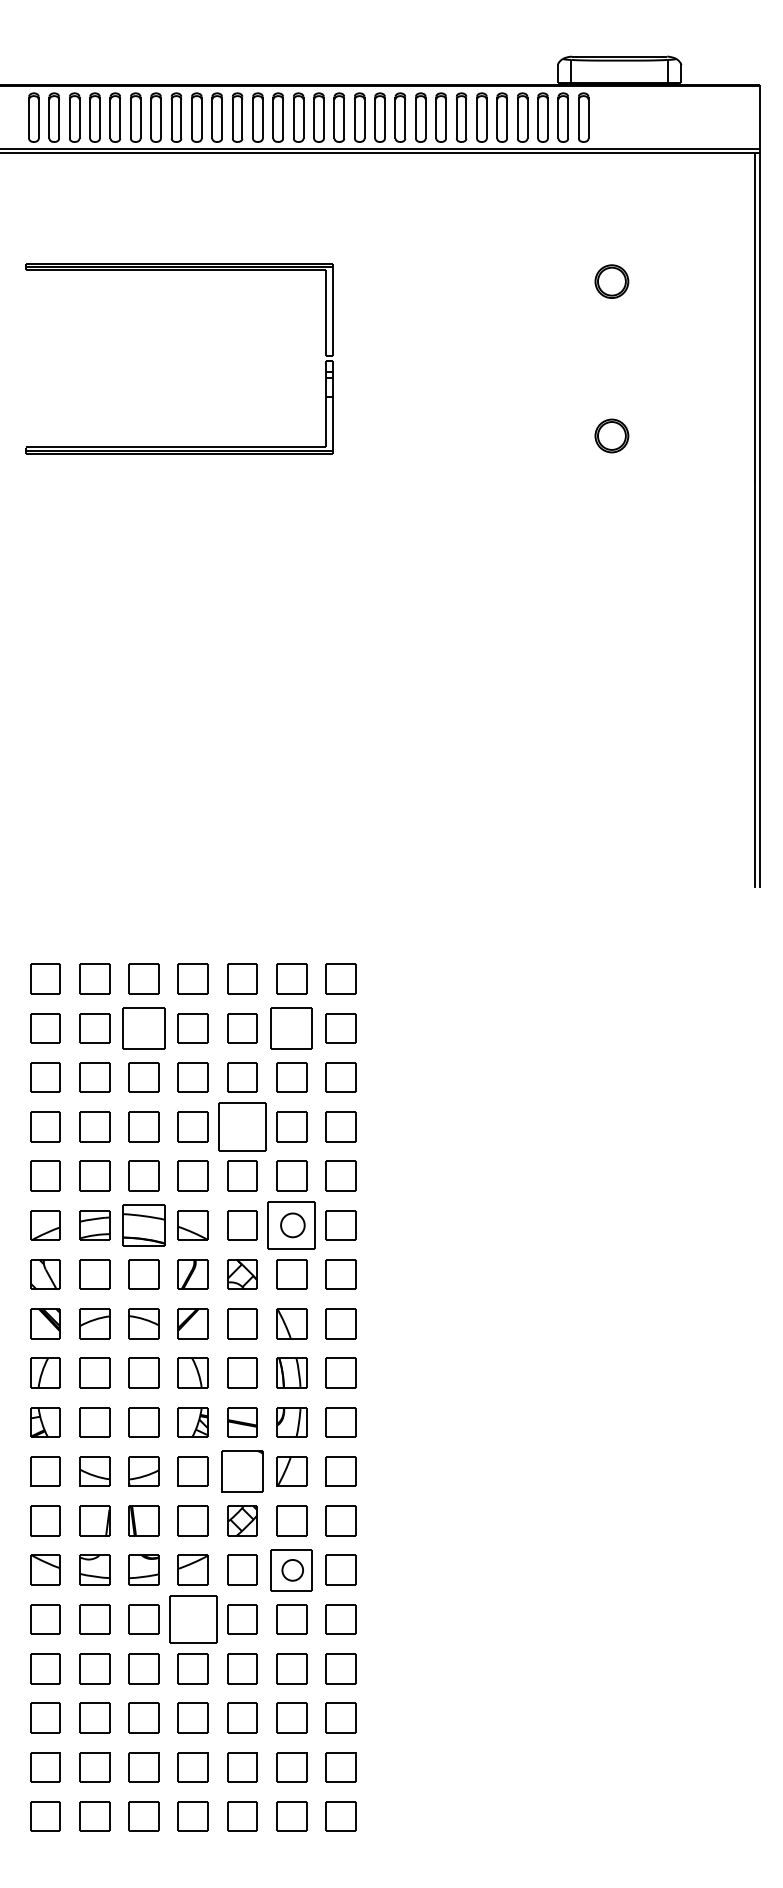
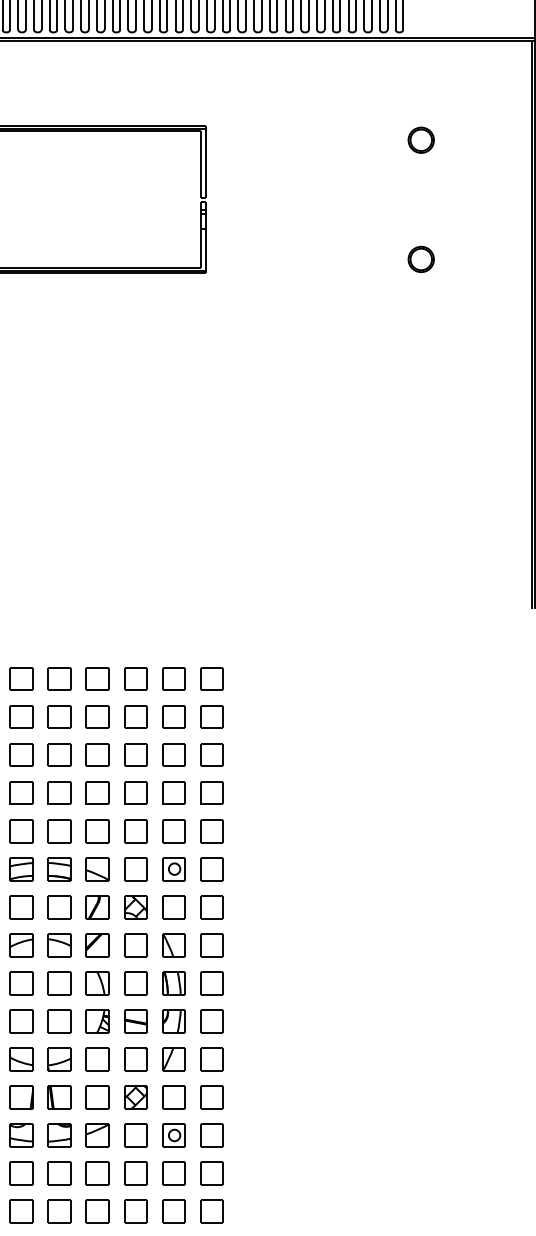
part: (143, 1028) -> (59, 717), size x0.71
part: (291, 1028) -> (173, 717), size x0.71
part: (242, 1126) -> (135, 792), size x0.62
part: (143, 1225) -> (59, 869), size x0.71
part: (291, 1225) -> (173, 869), size x0.62
part: (242, 1471) -> (135, 1059), size x0.71
part: (291, 1569) -> (173, 1134), size x0.71
part: (192, 1619) -> (97, 1173), size x0.62

